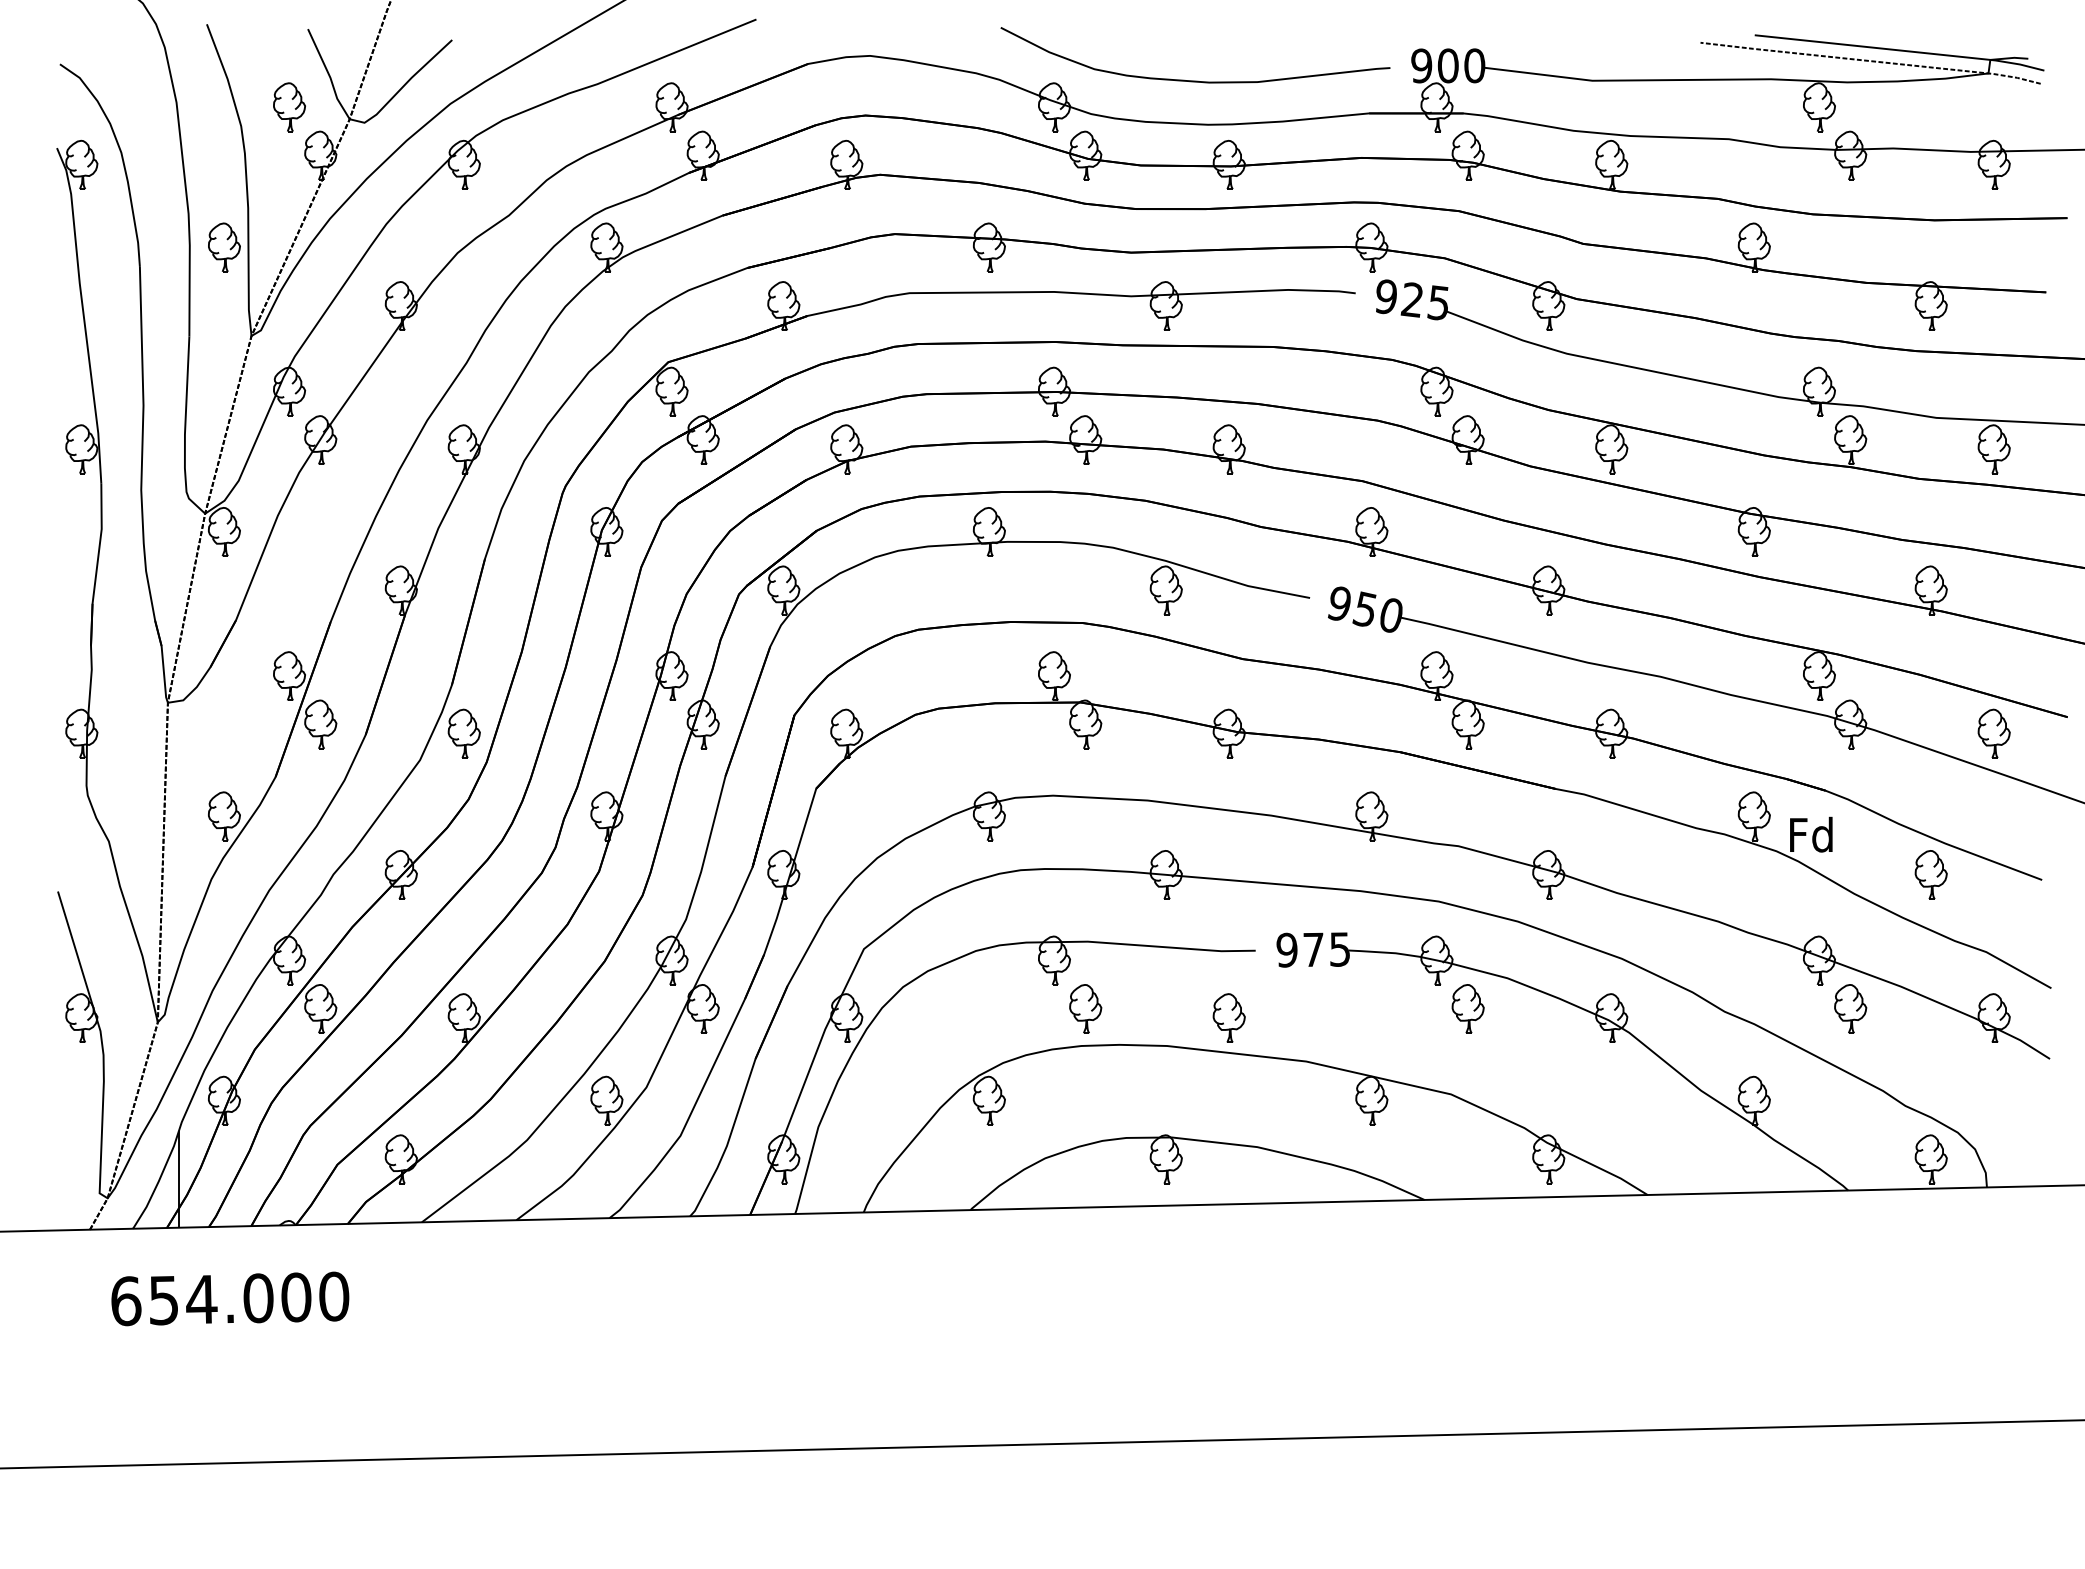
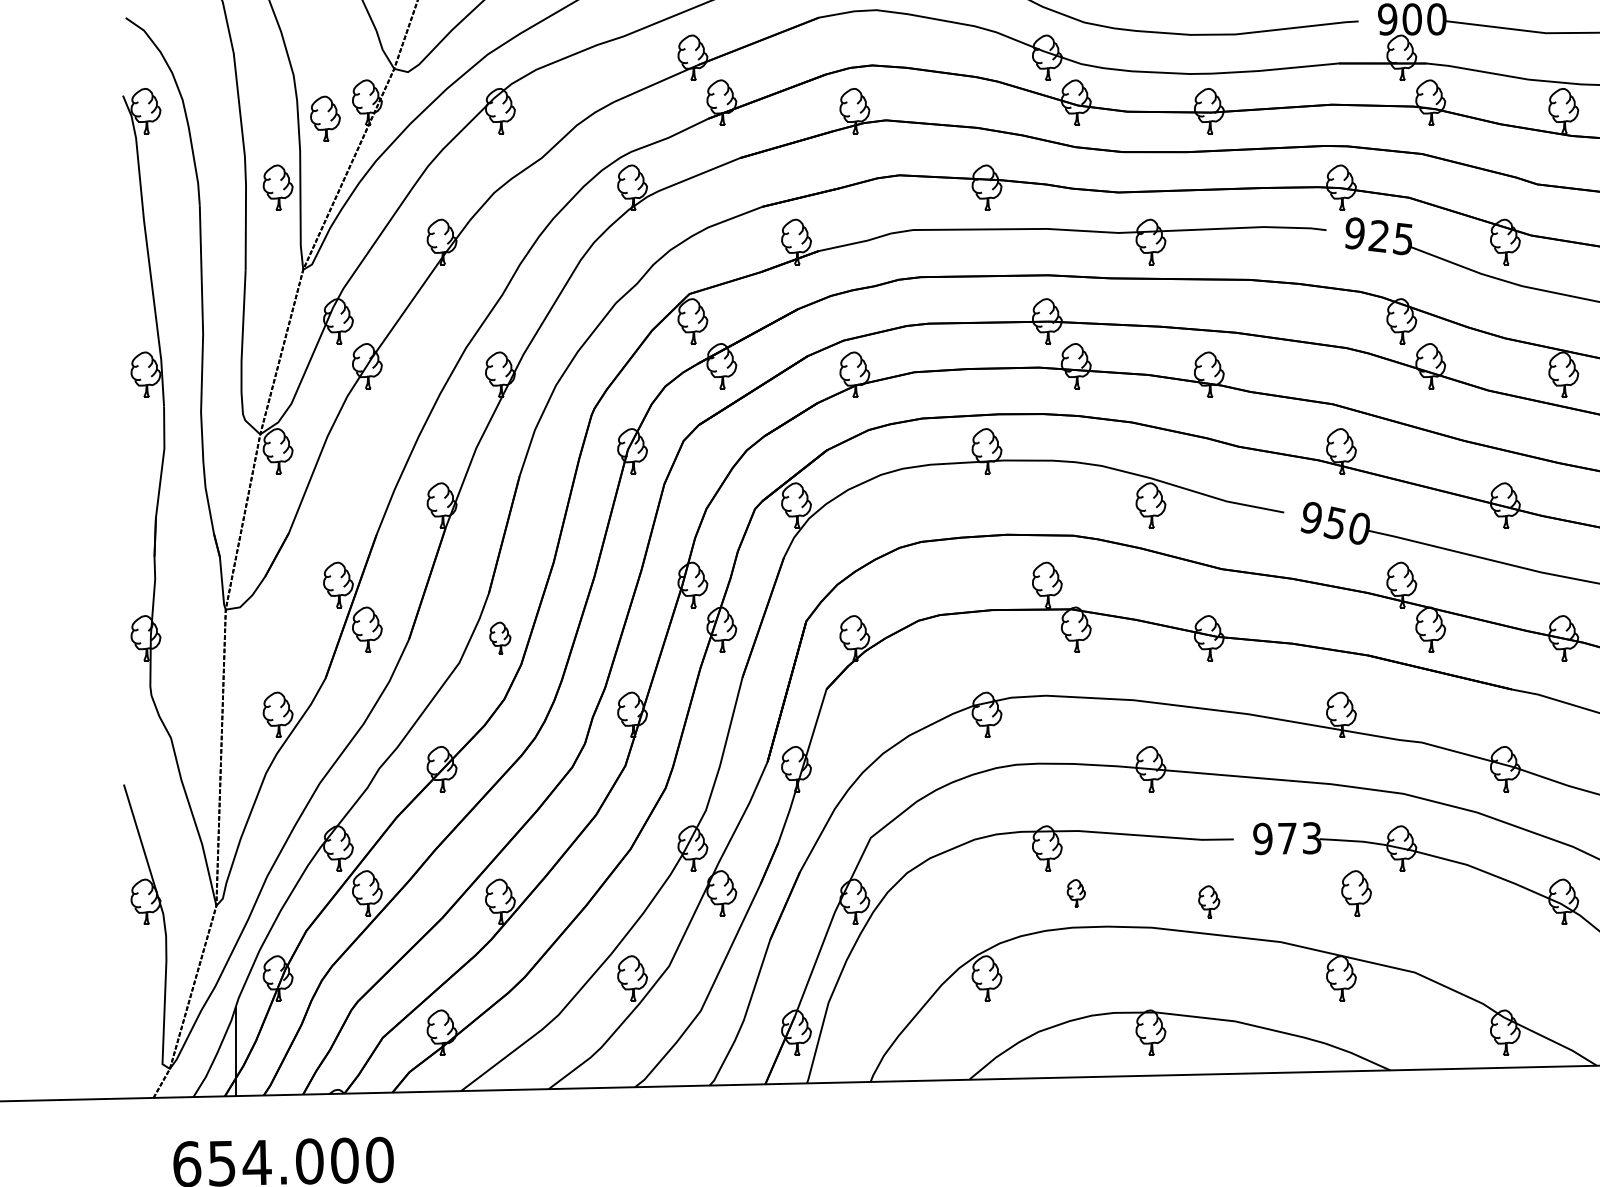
part: (289, 107) -> (325, 119), moved
part: (463, 733) -> (499, 638), size x0.7
text: (1340, 949) -> (1312, 838), 975 -> 973
part: (1085, 1008) -> (1076, 892), size x0.6
part: (1467, 1008) -> (1355, 892), moved
part: (1228, 1017) -> (1208, 901), size x0.7

